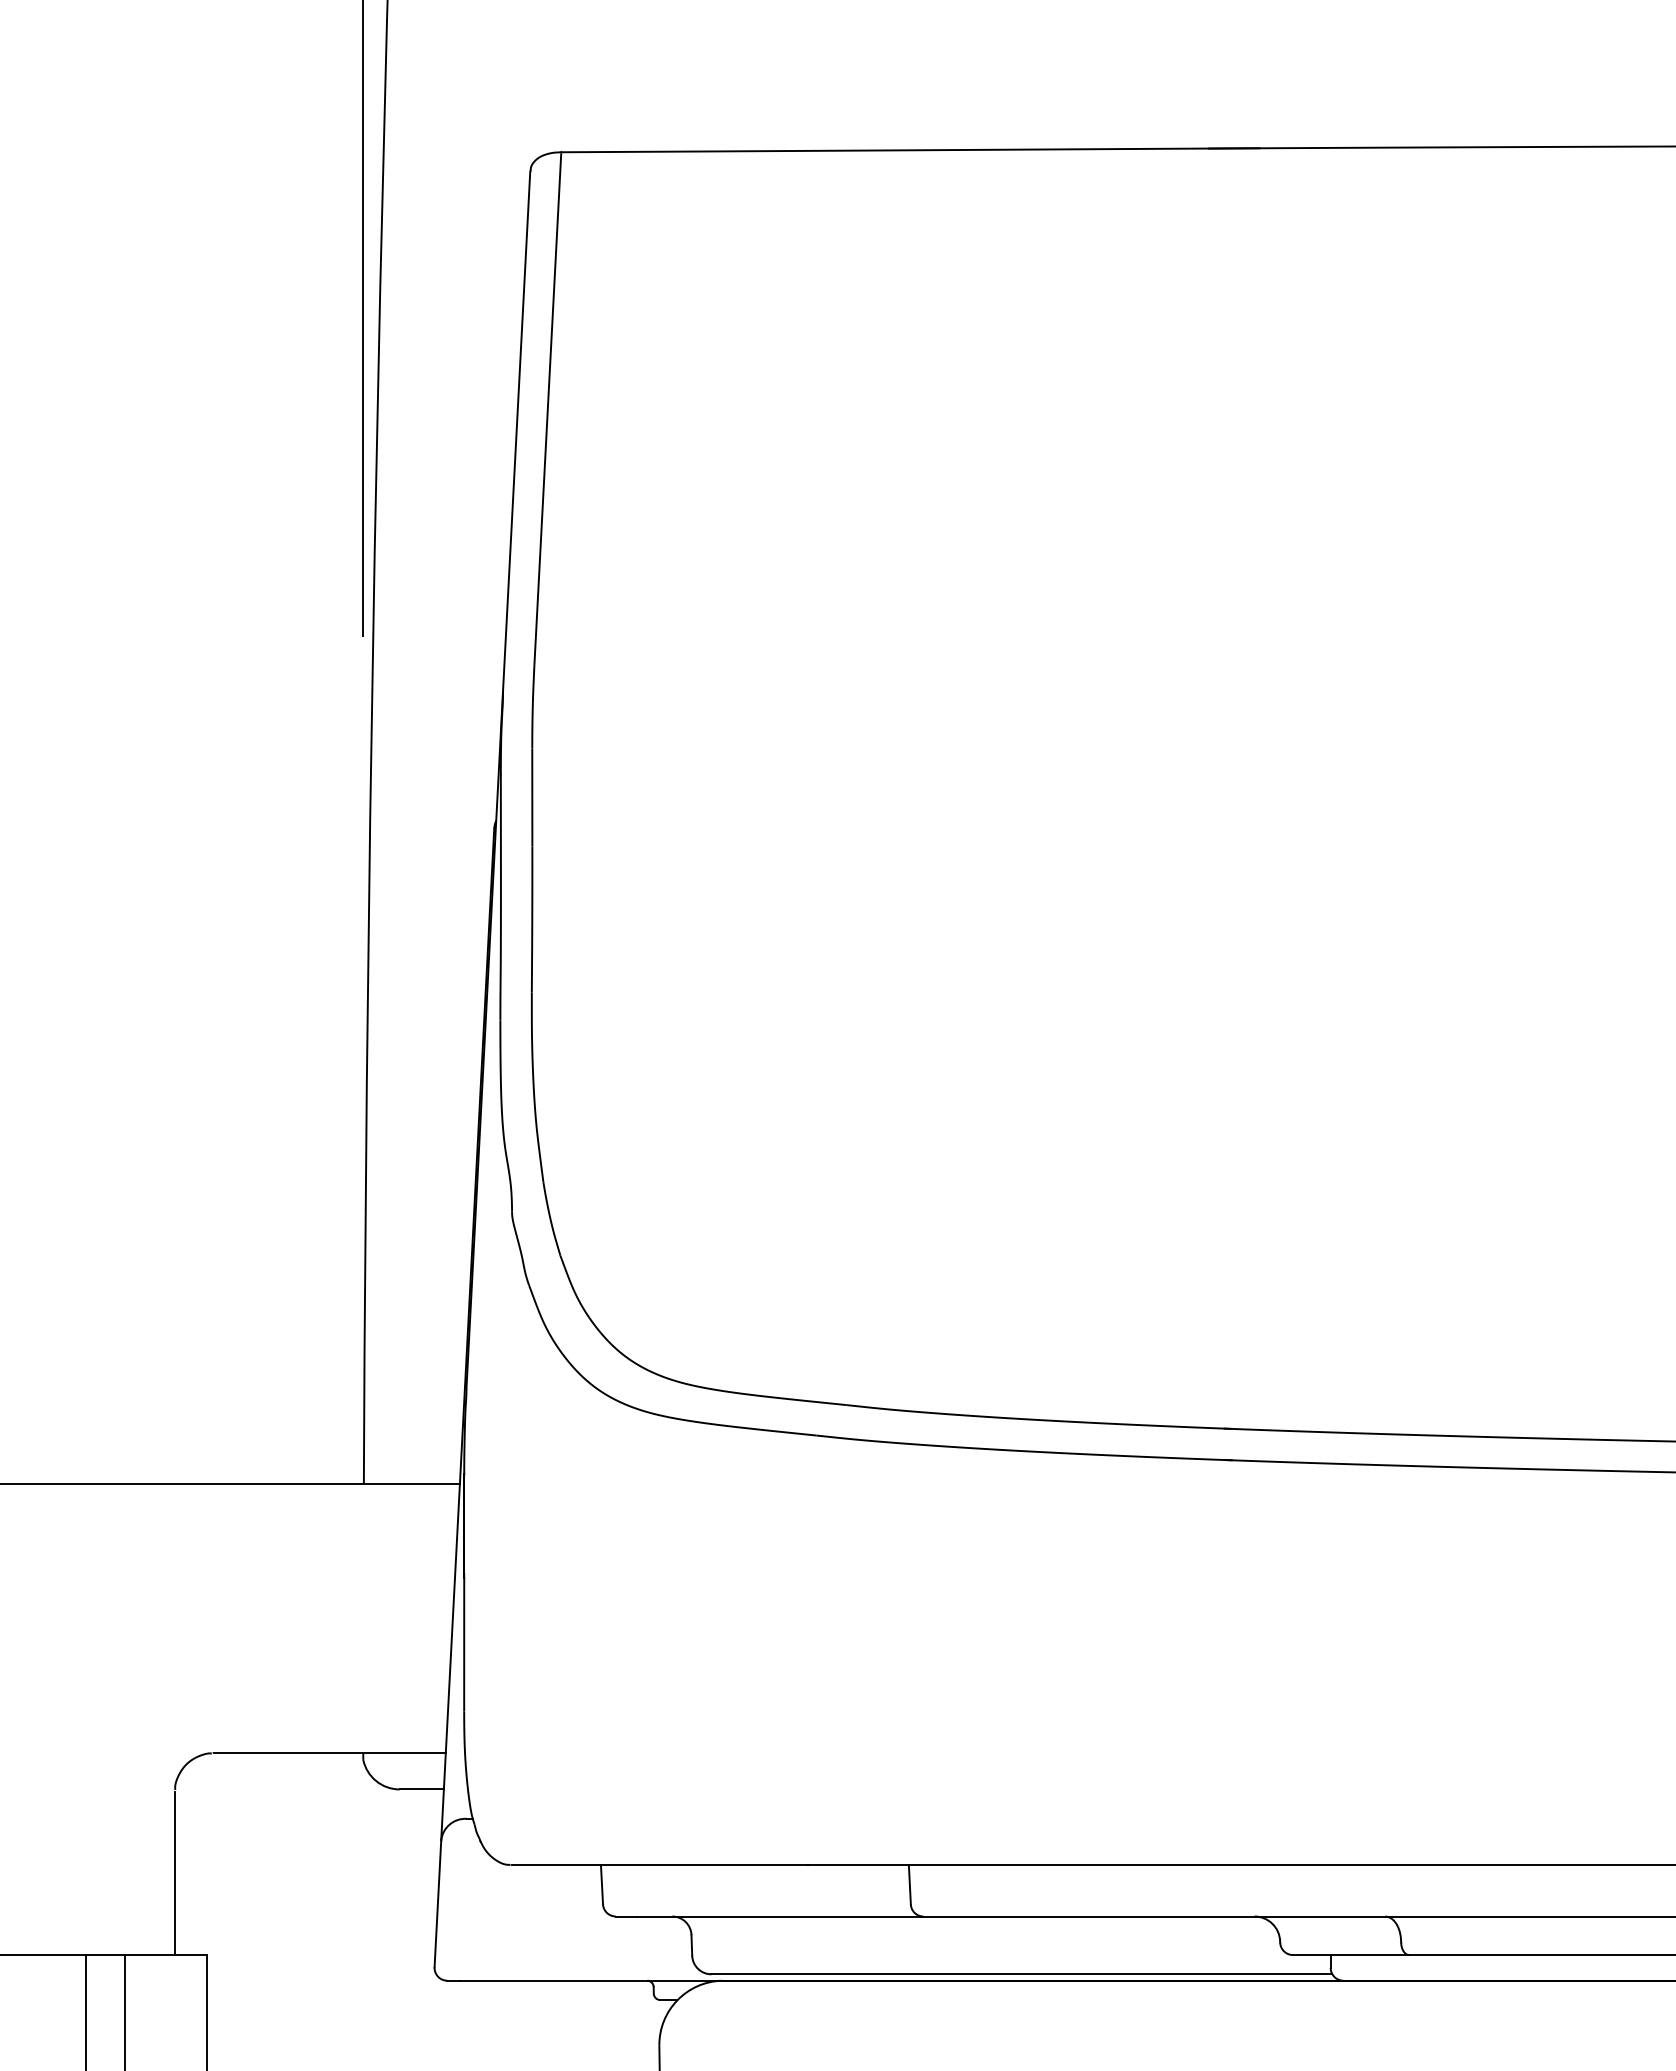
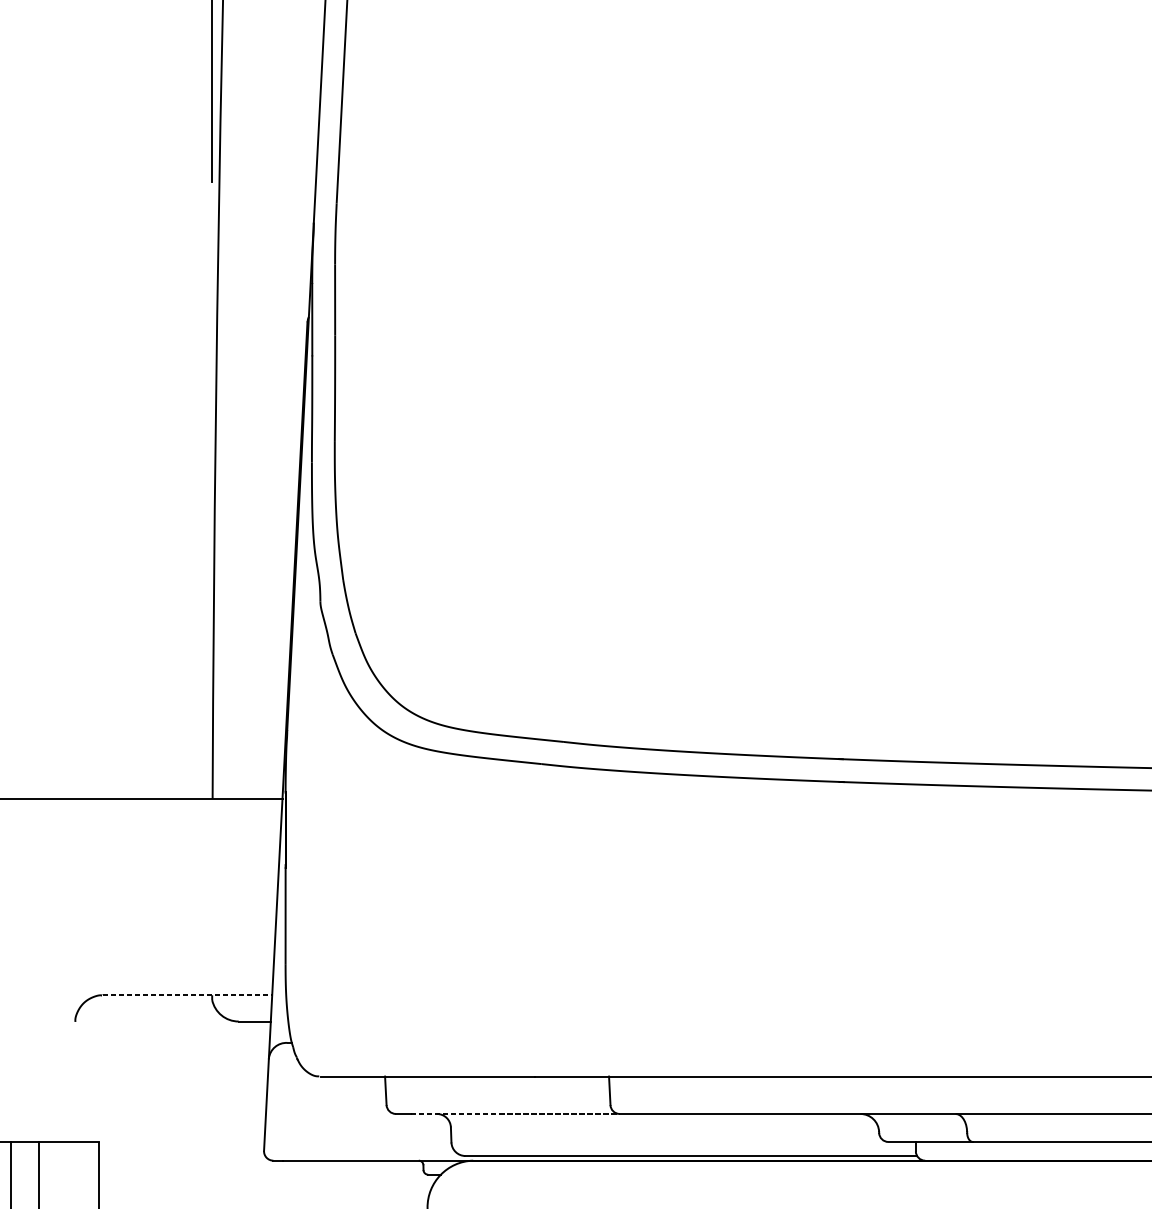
line: (330, 1753) -> (188, 995), solid -> dashed
line: (175, 1873) -> (75, 1082), removed
line: (780, 1916) -> (515, 1113), solid -> dashed

